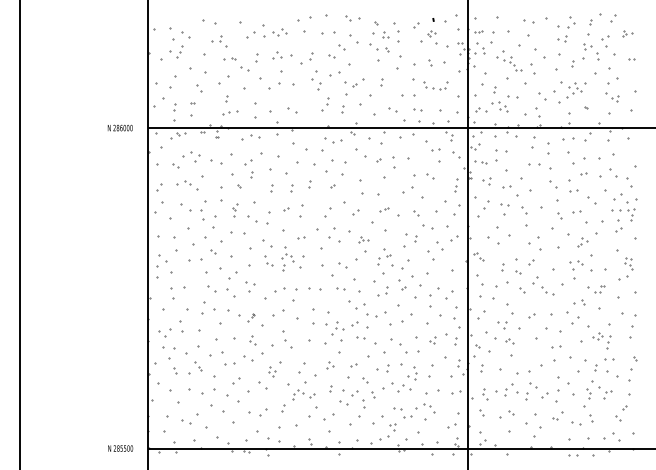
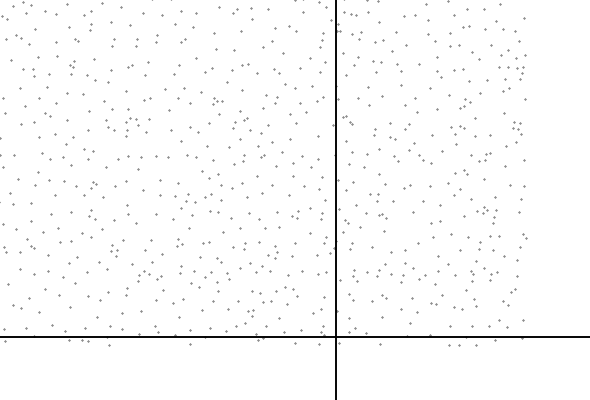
part: (383, 209) -> (240, 67), size x1.67
part: (197, 214) -> (29, 72), size x0.71
part: (251, 317) -> (90, 189), size x1.67

